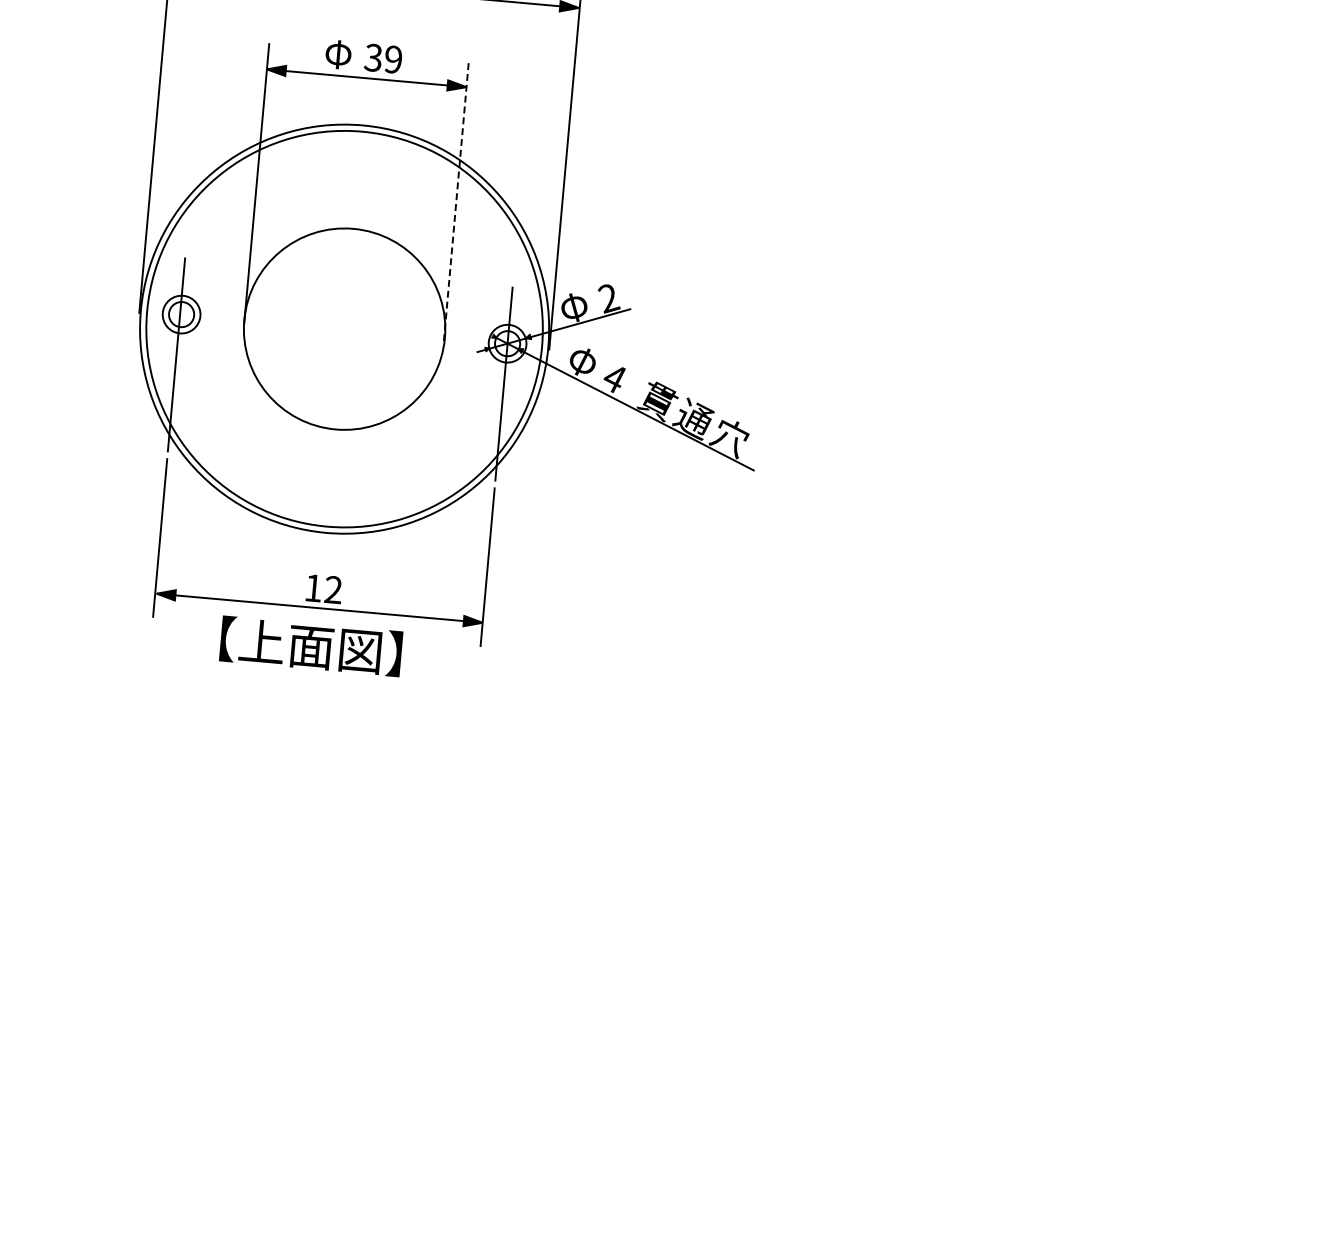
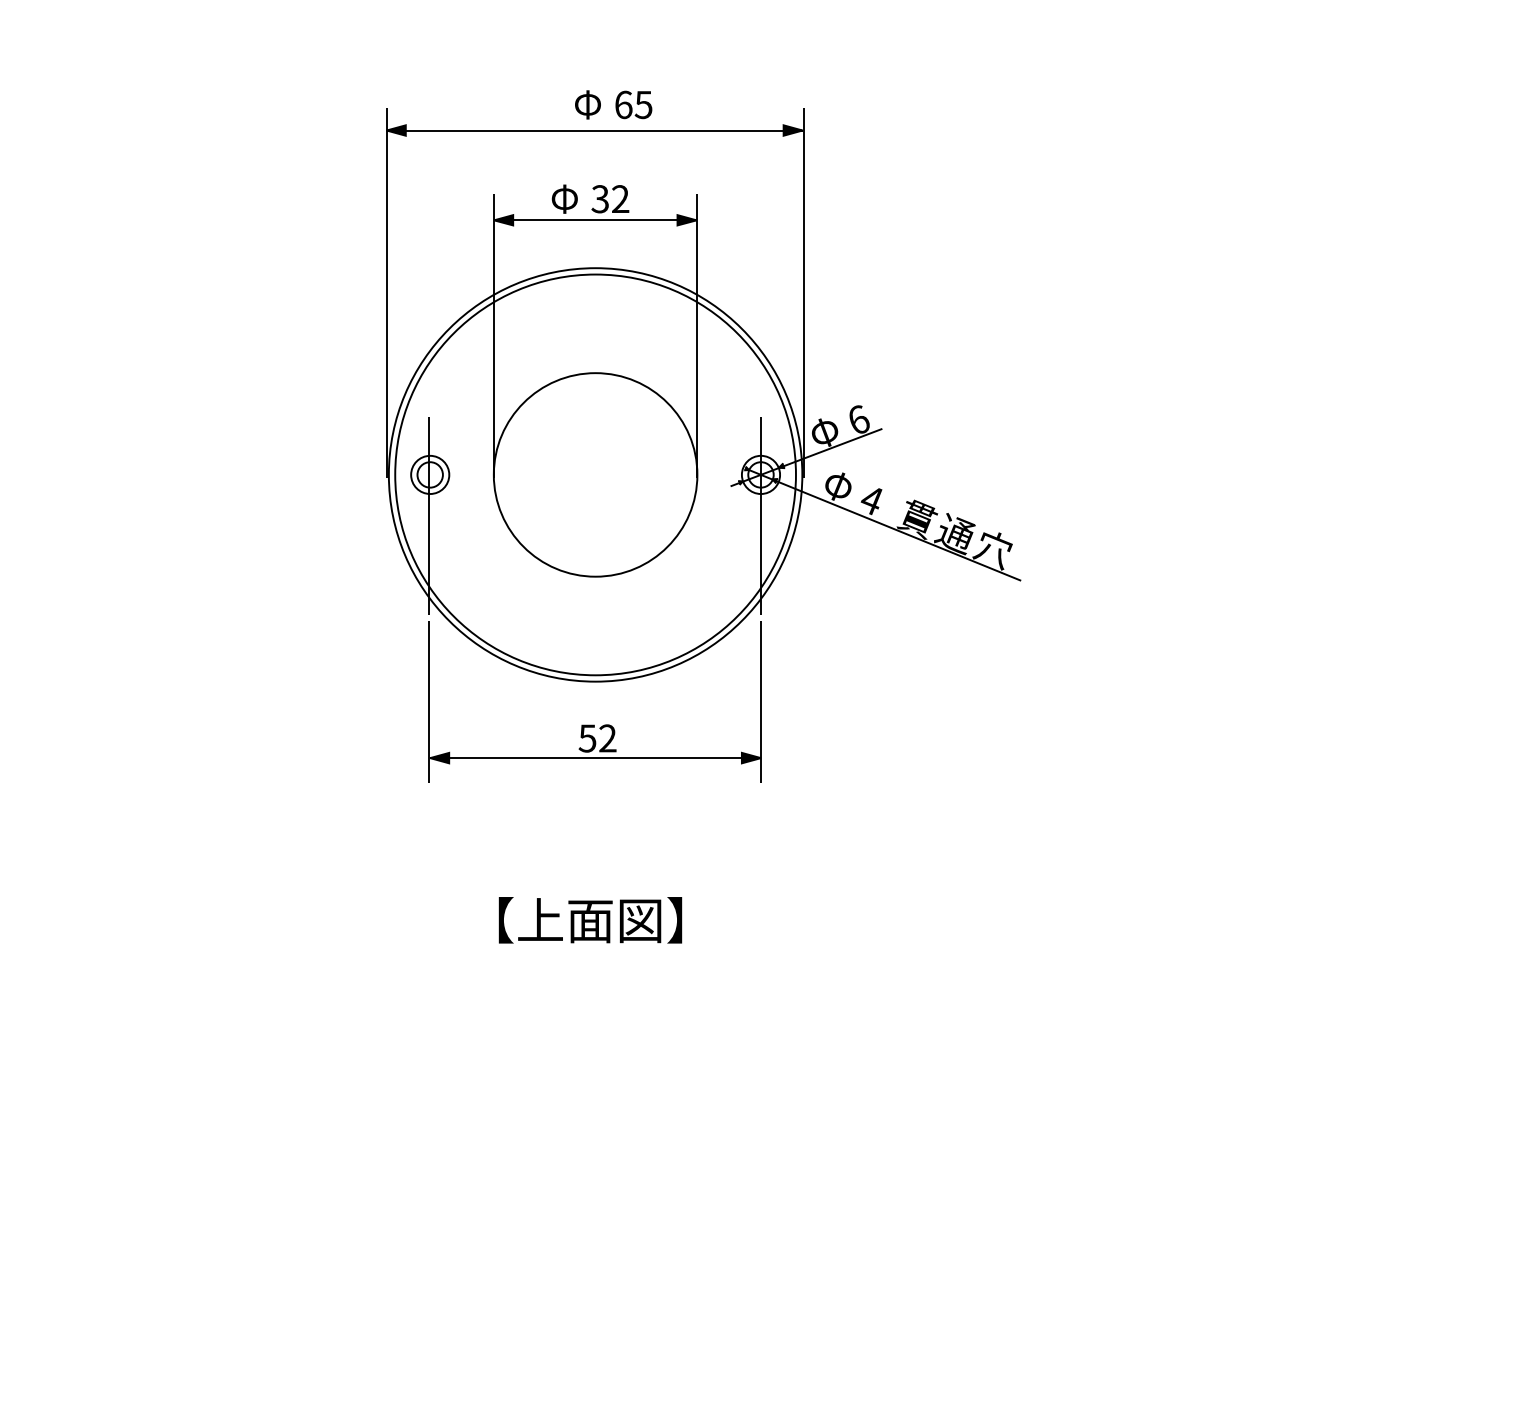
text: (393, 59) -> (620, 199), 9 -> 2
line: (456, 200) -> (696, 335), dashed -> solid
text: (609, 298) -> (859, 420), 2 -> 6
text: (313, 588) -> (587, 738), 1 -> 5
text: (311, 646) -> (590, 920), moved

